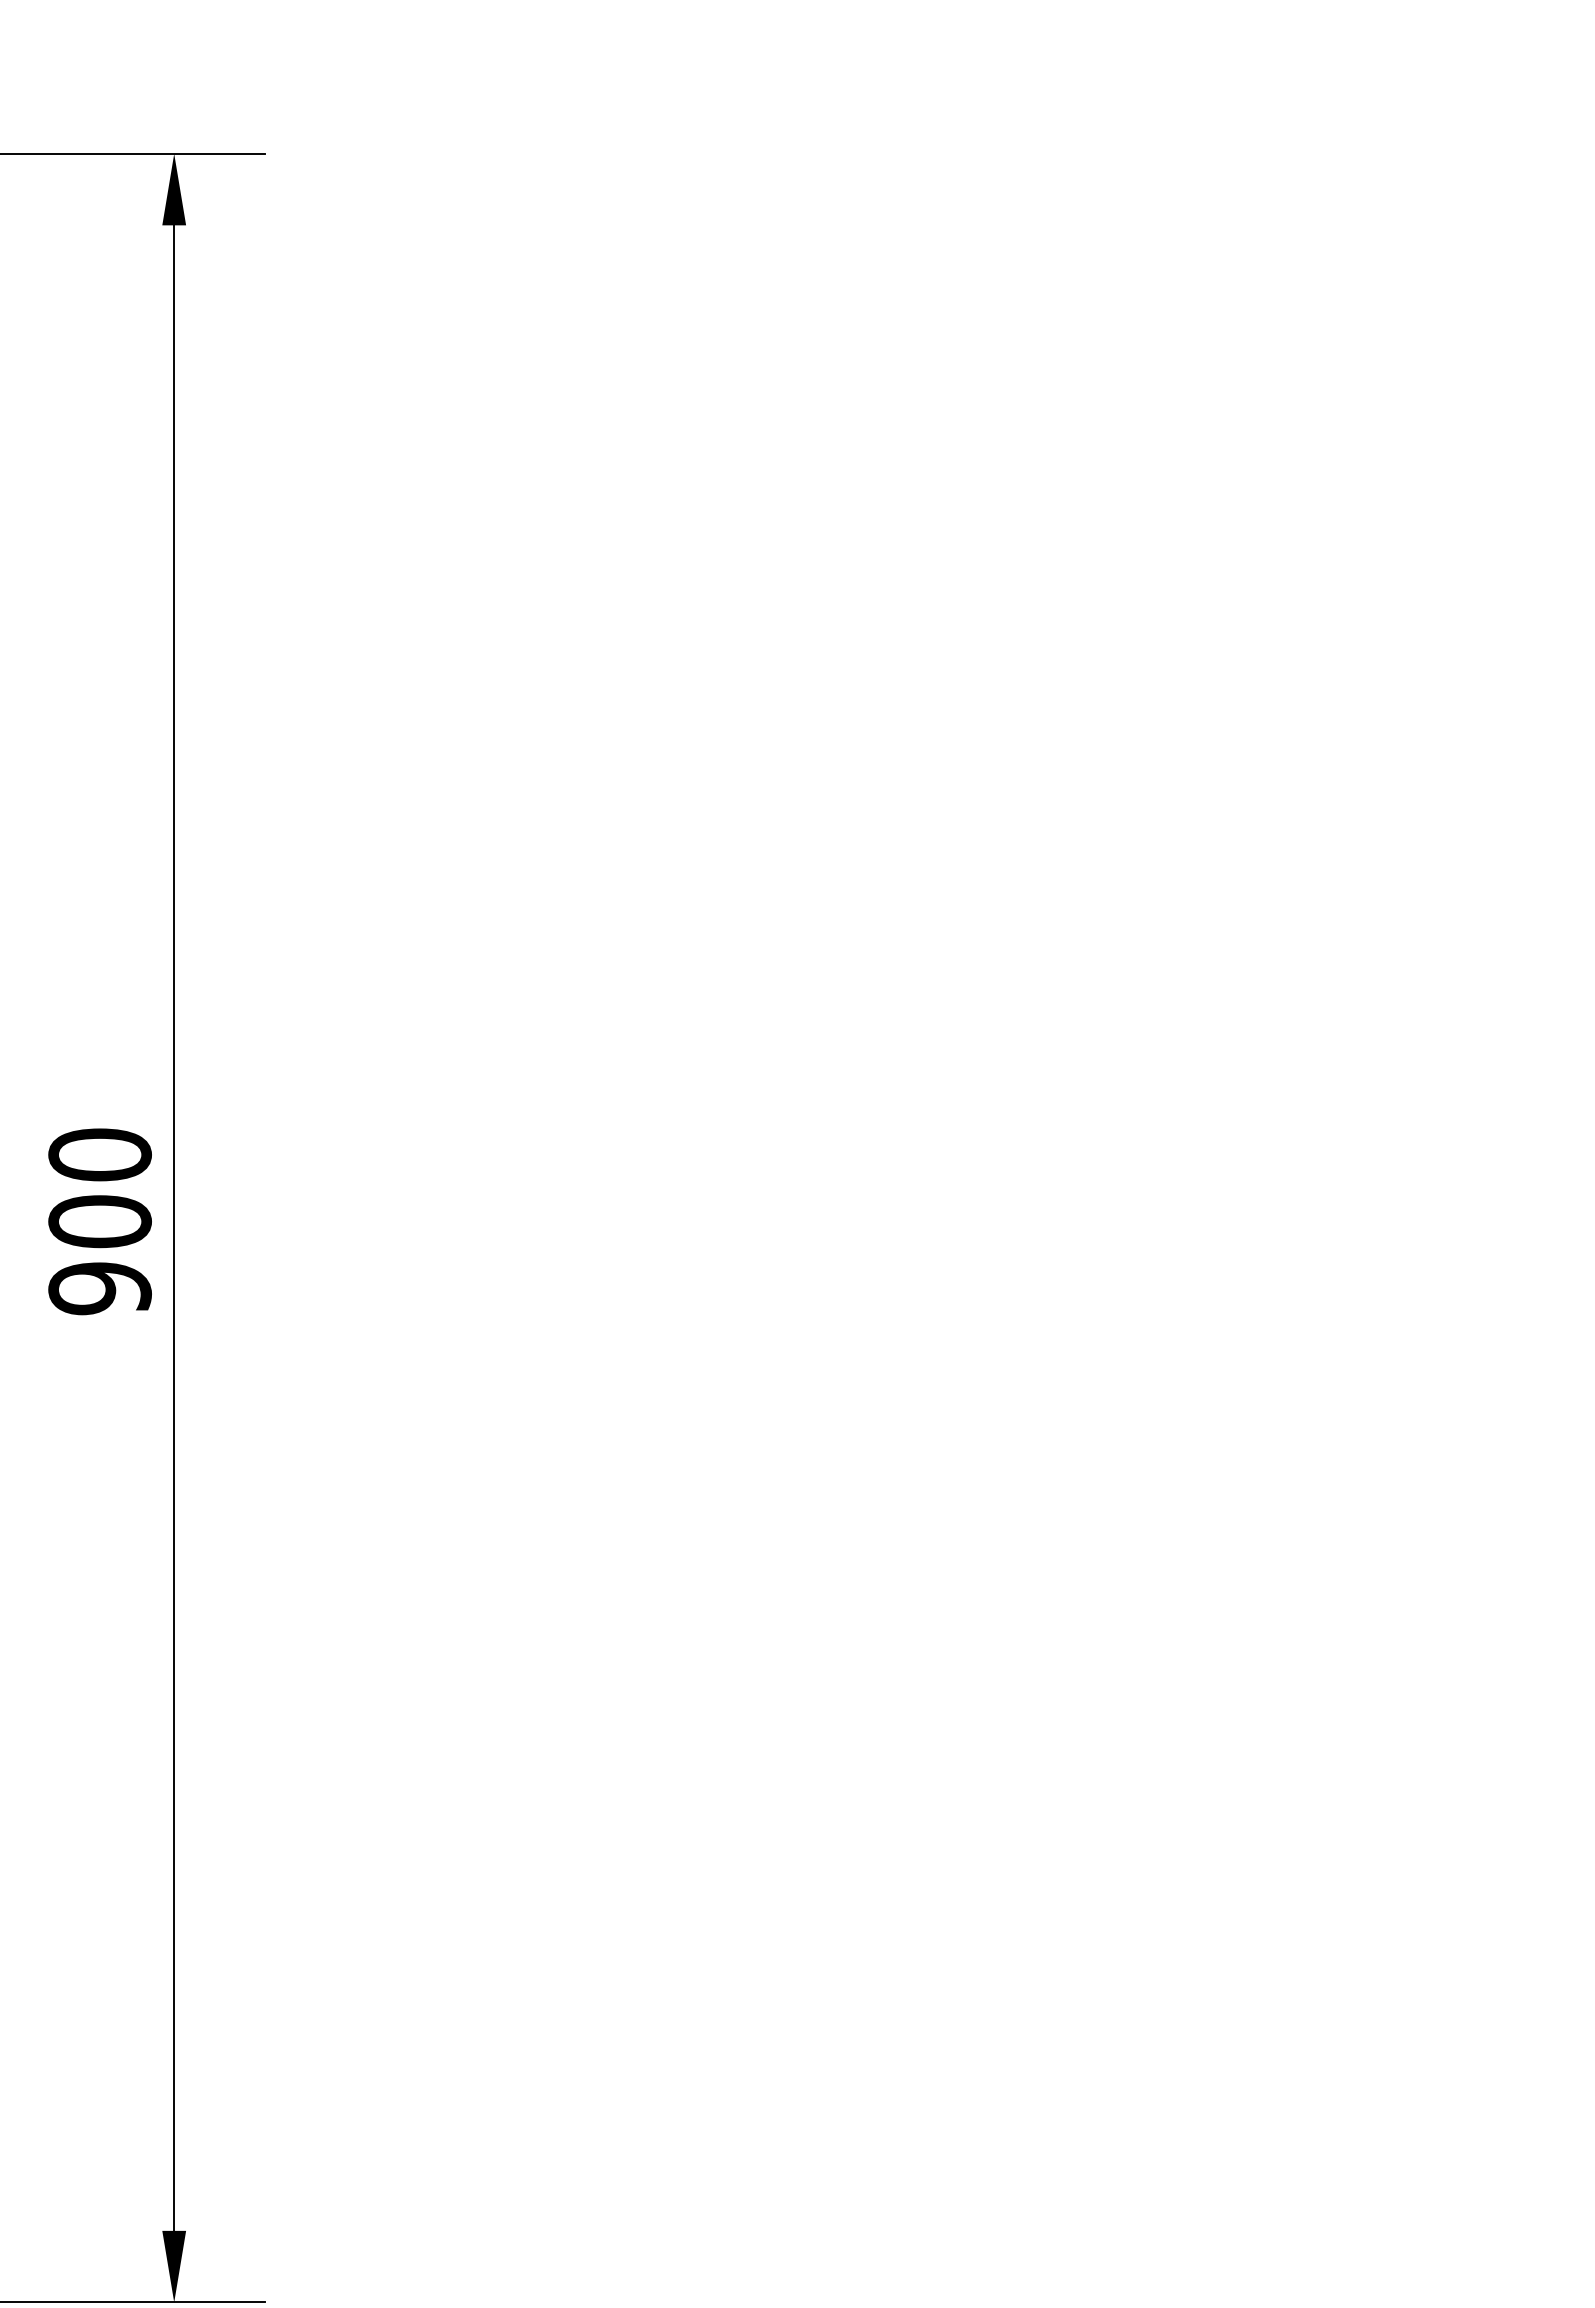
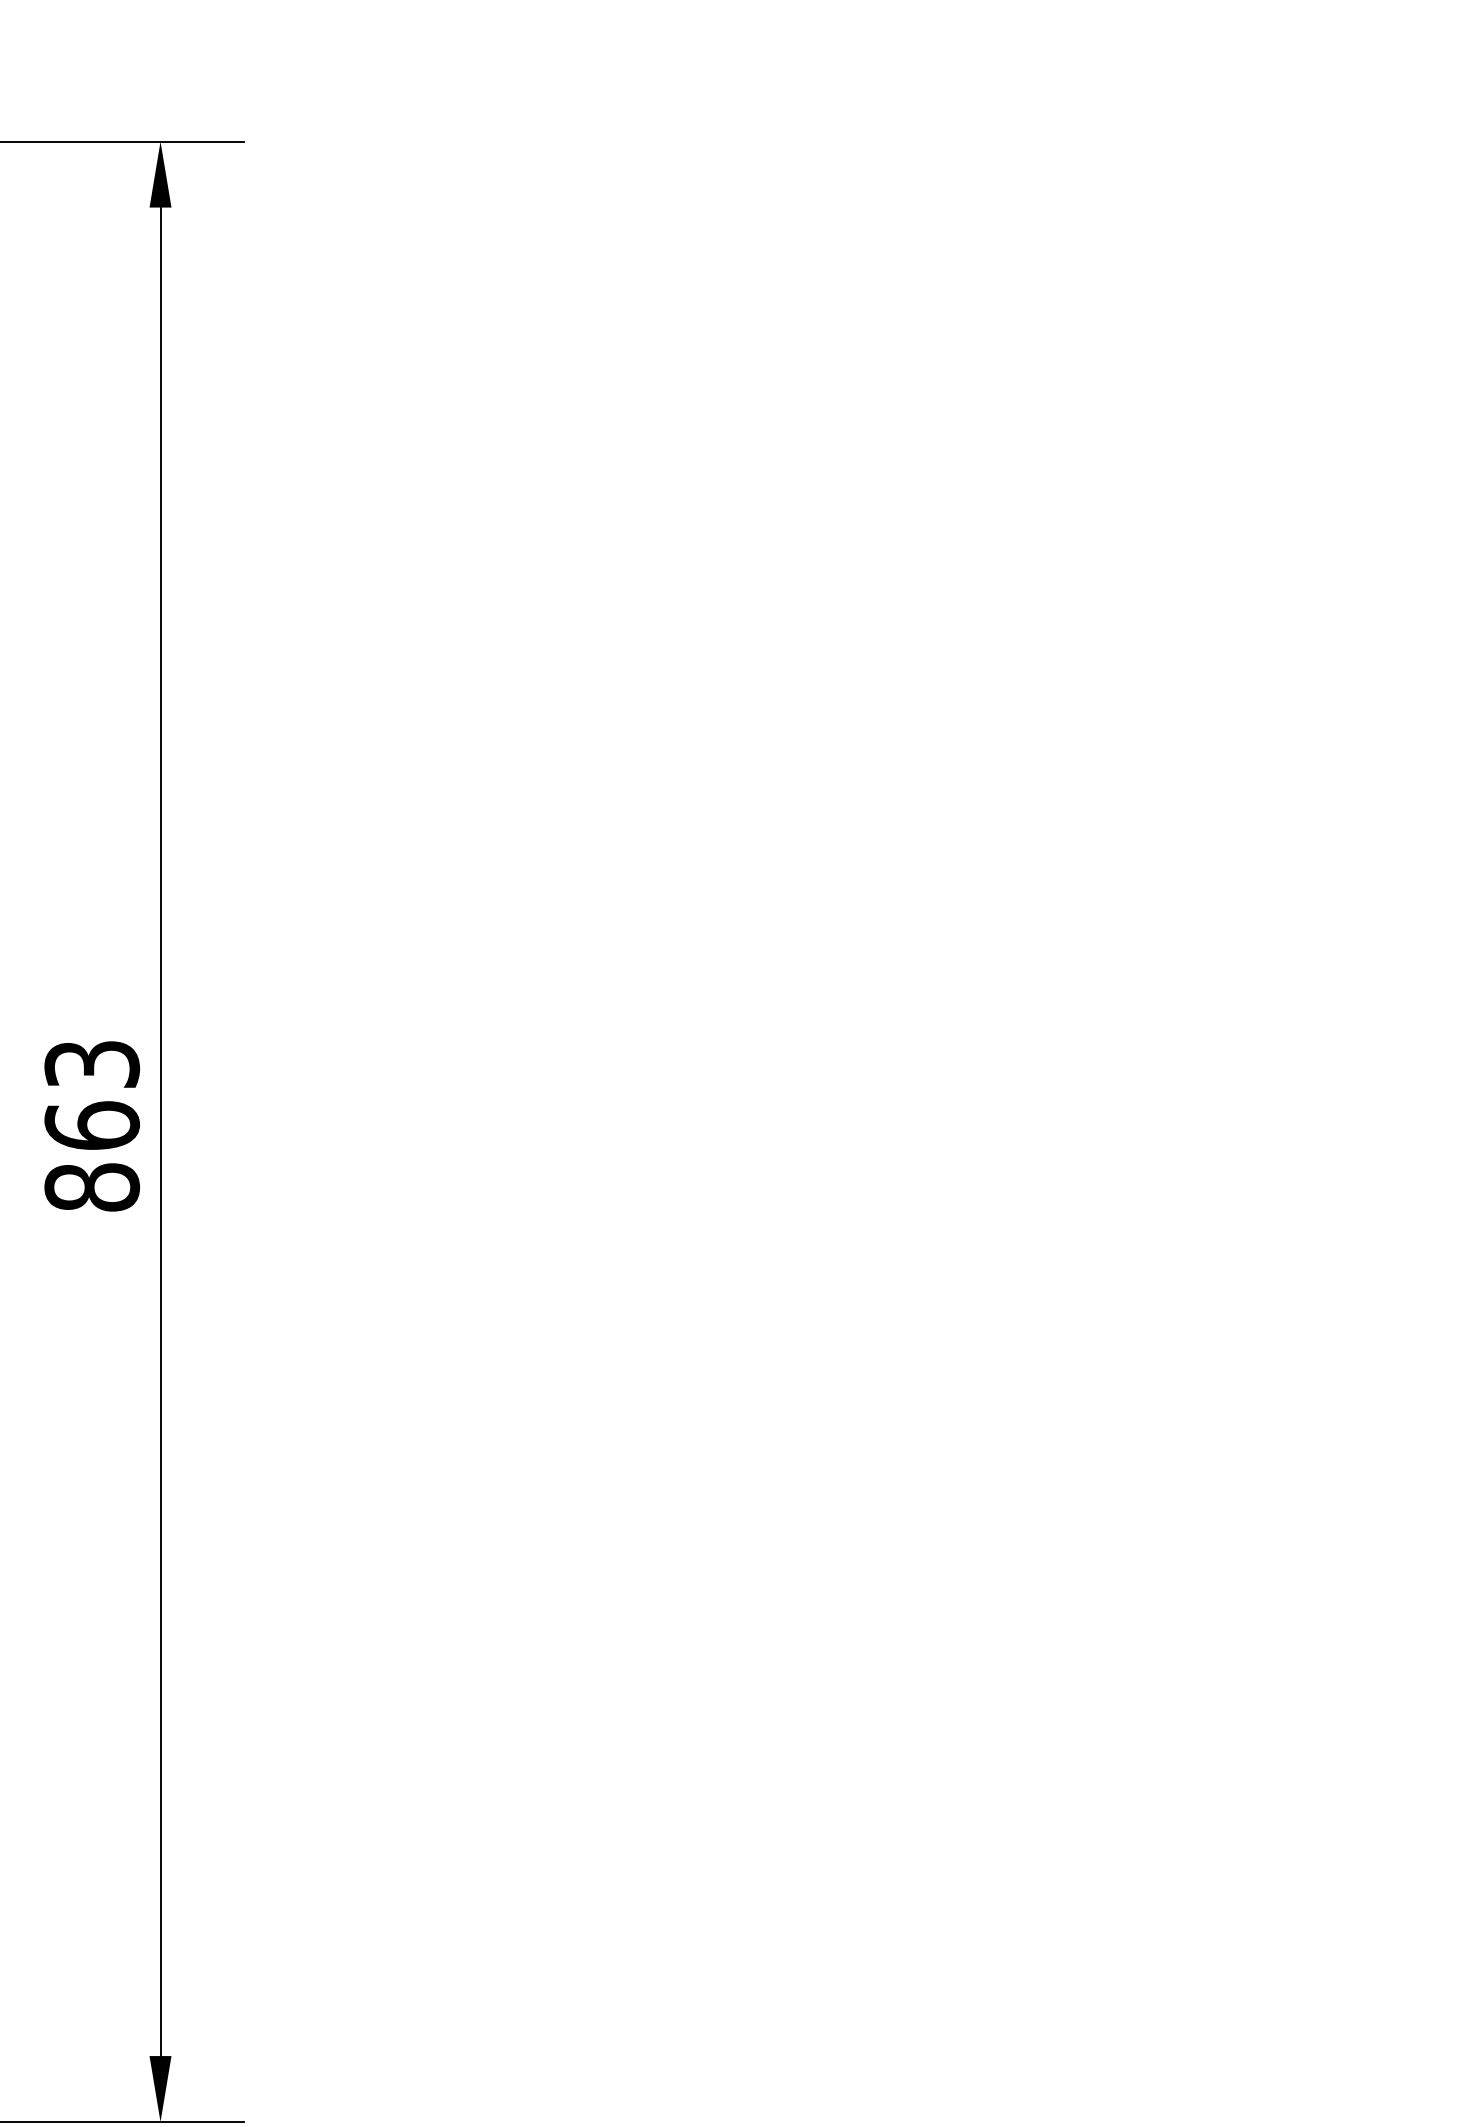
text: (99, 1221) -> (91, 1125), 900 -> 863

